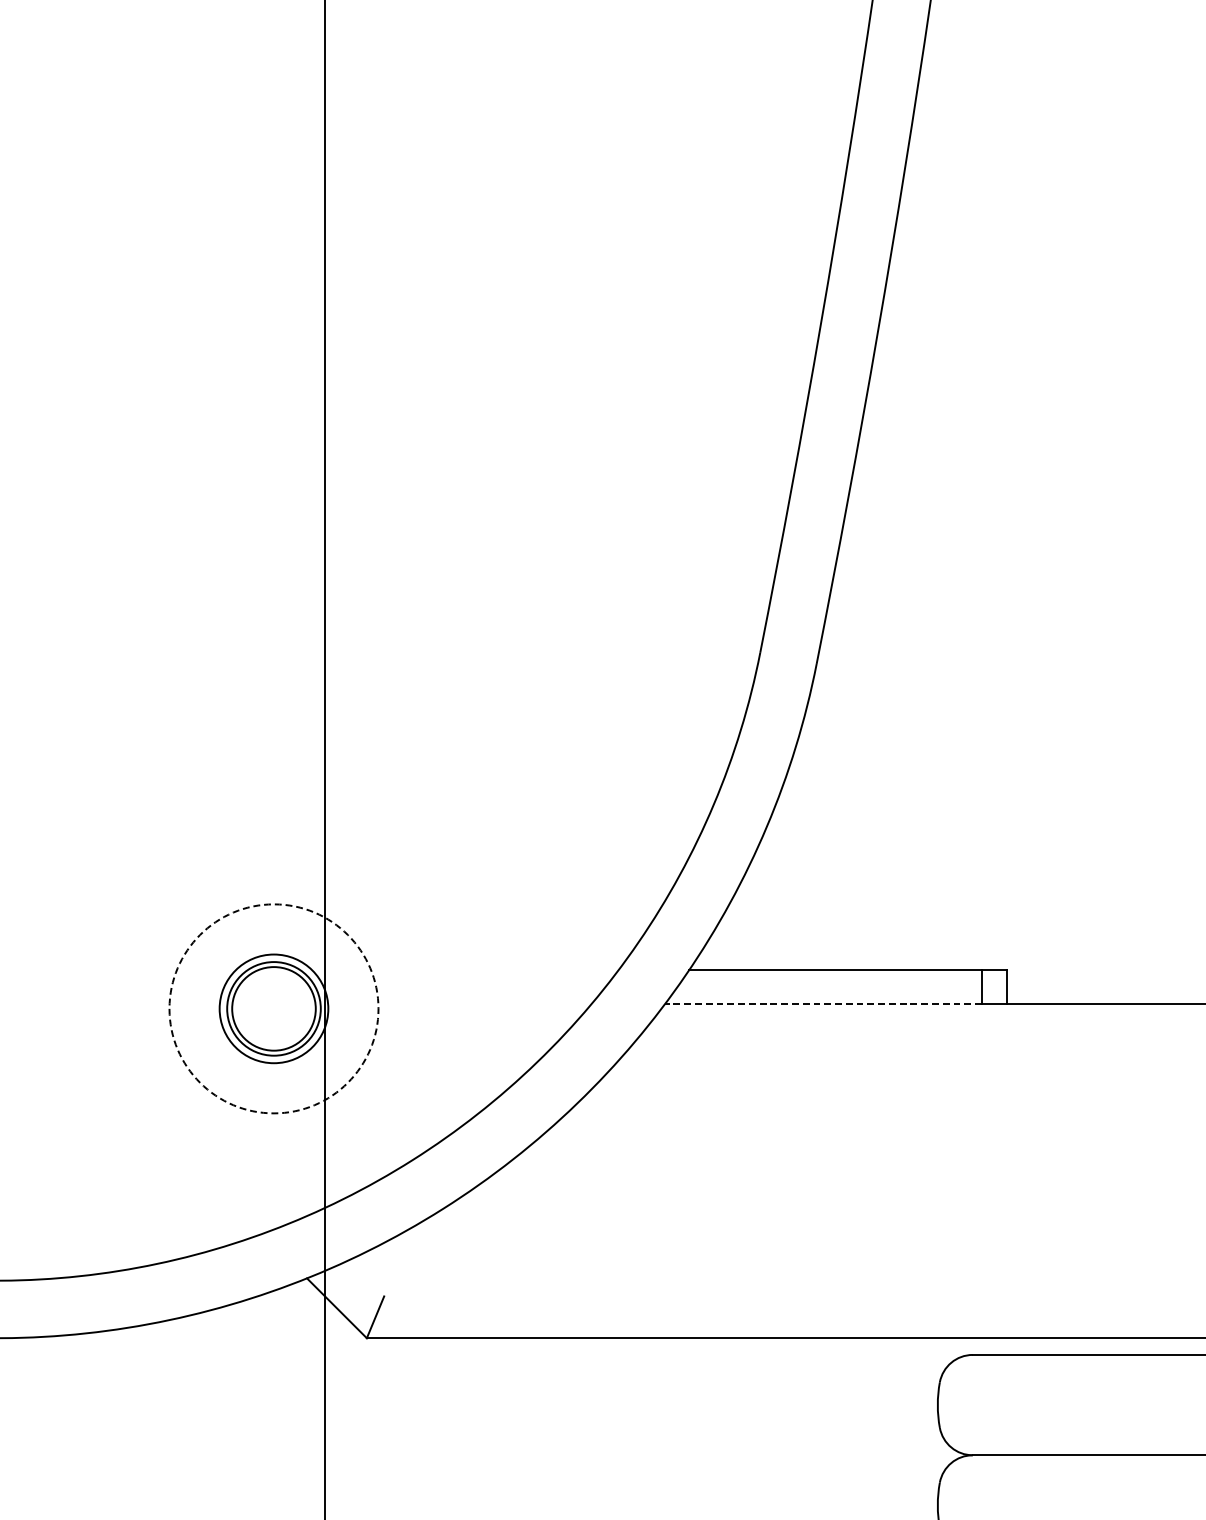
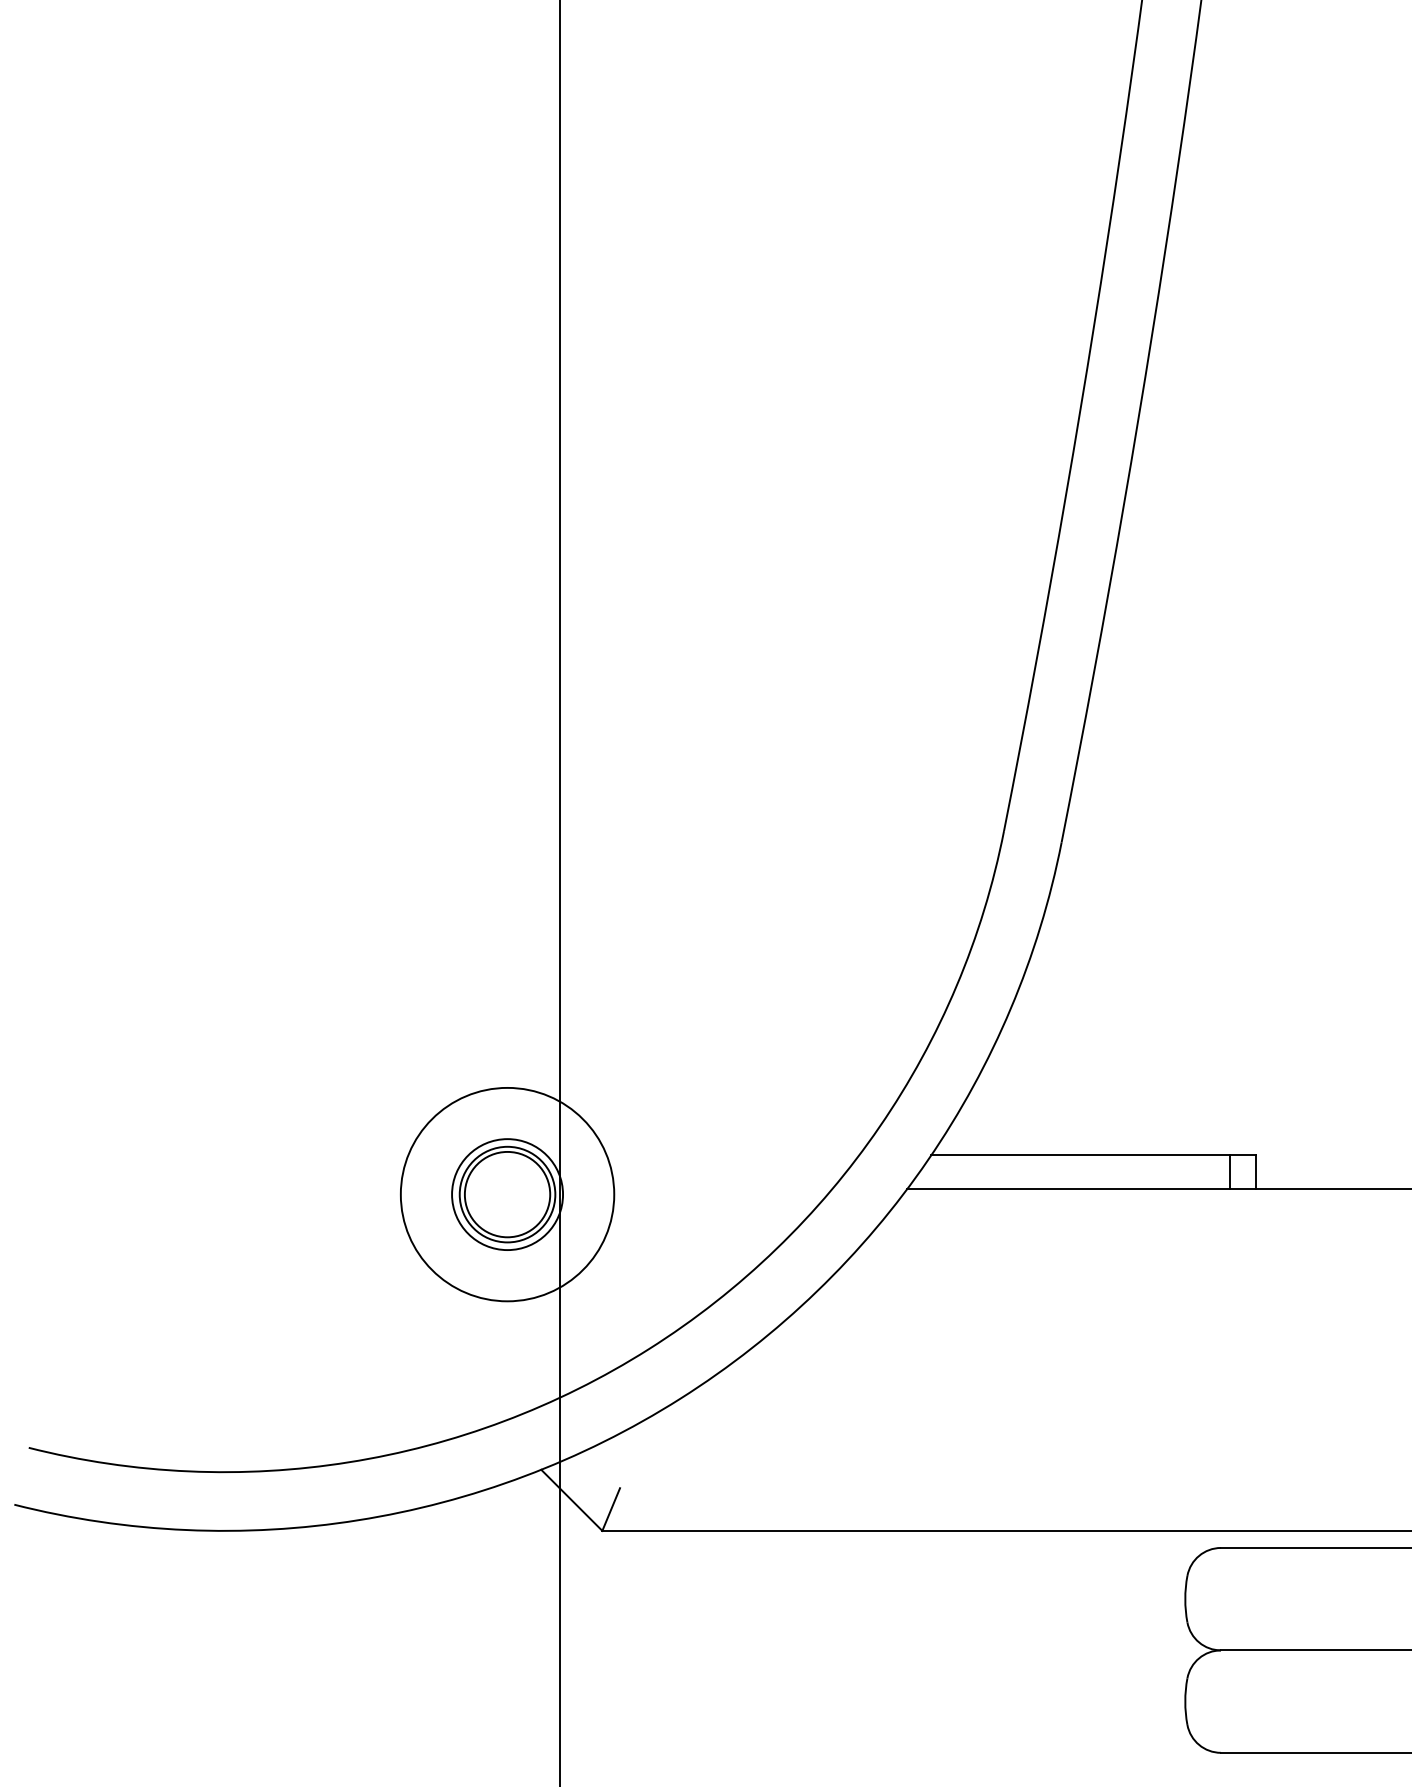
line: (823, 1003) -> (1068, 1189), dashed -> solid
circle: (273, 1008) -> (507, 1194), dashed -> solid

